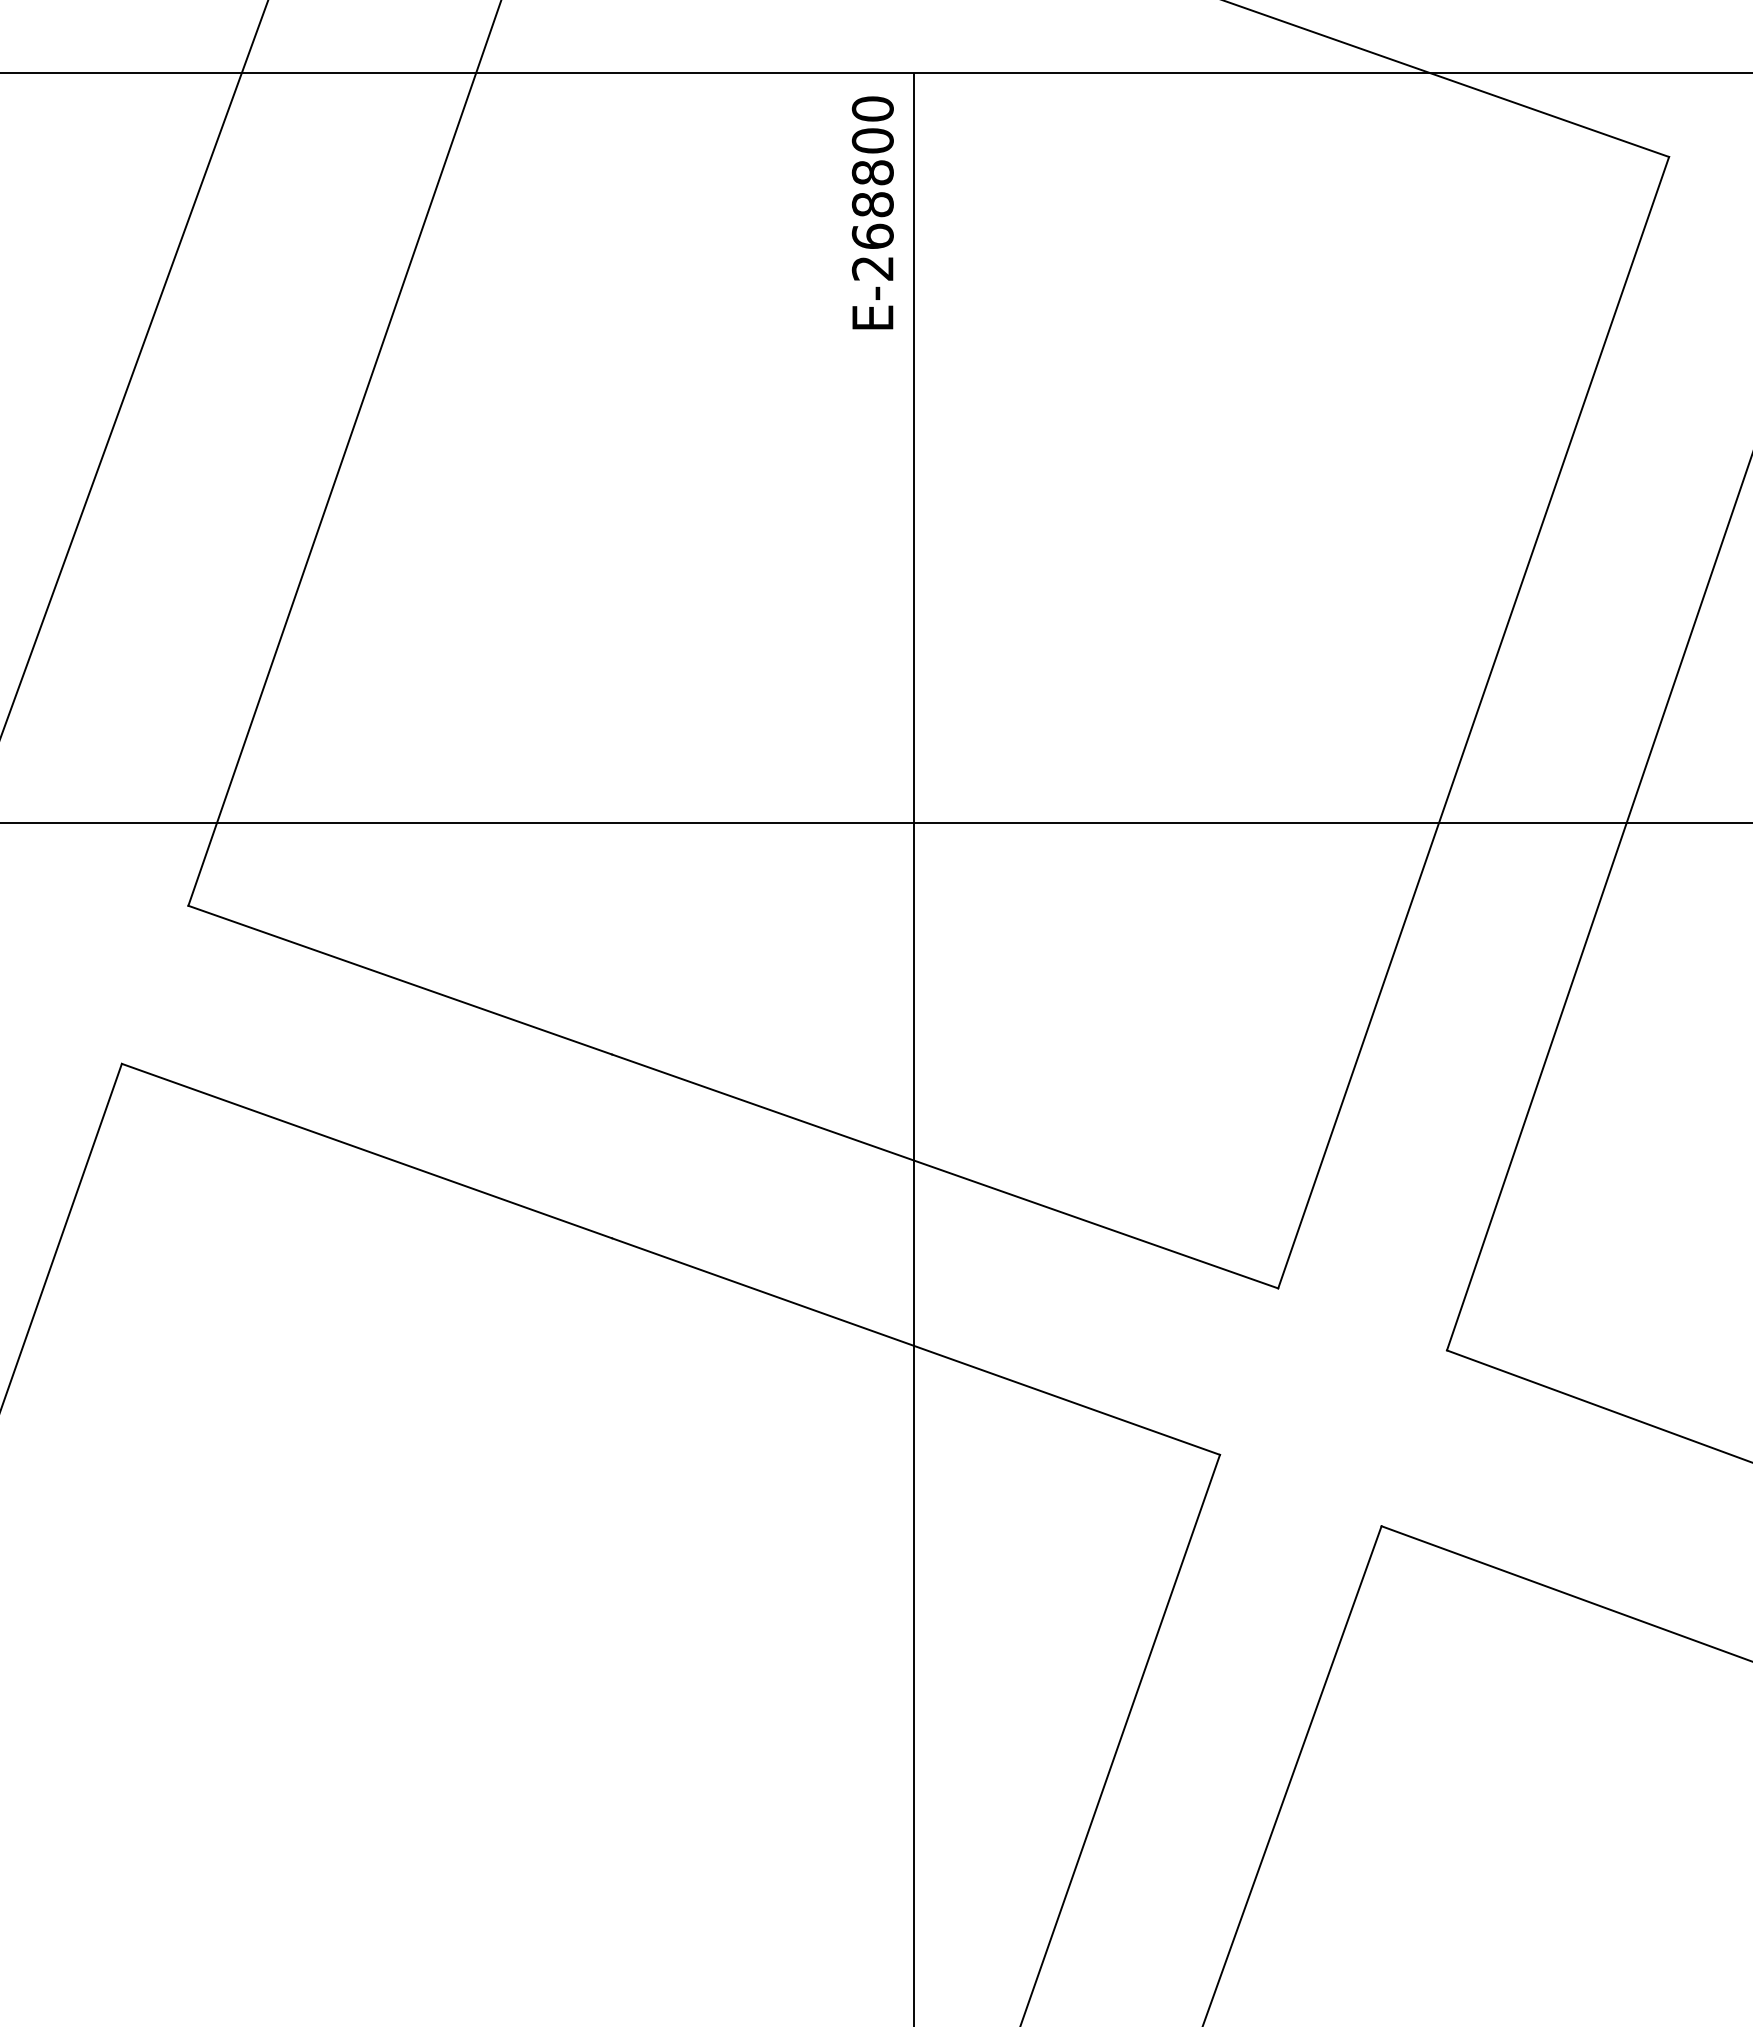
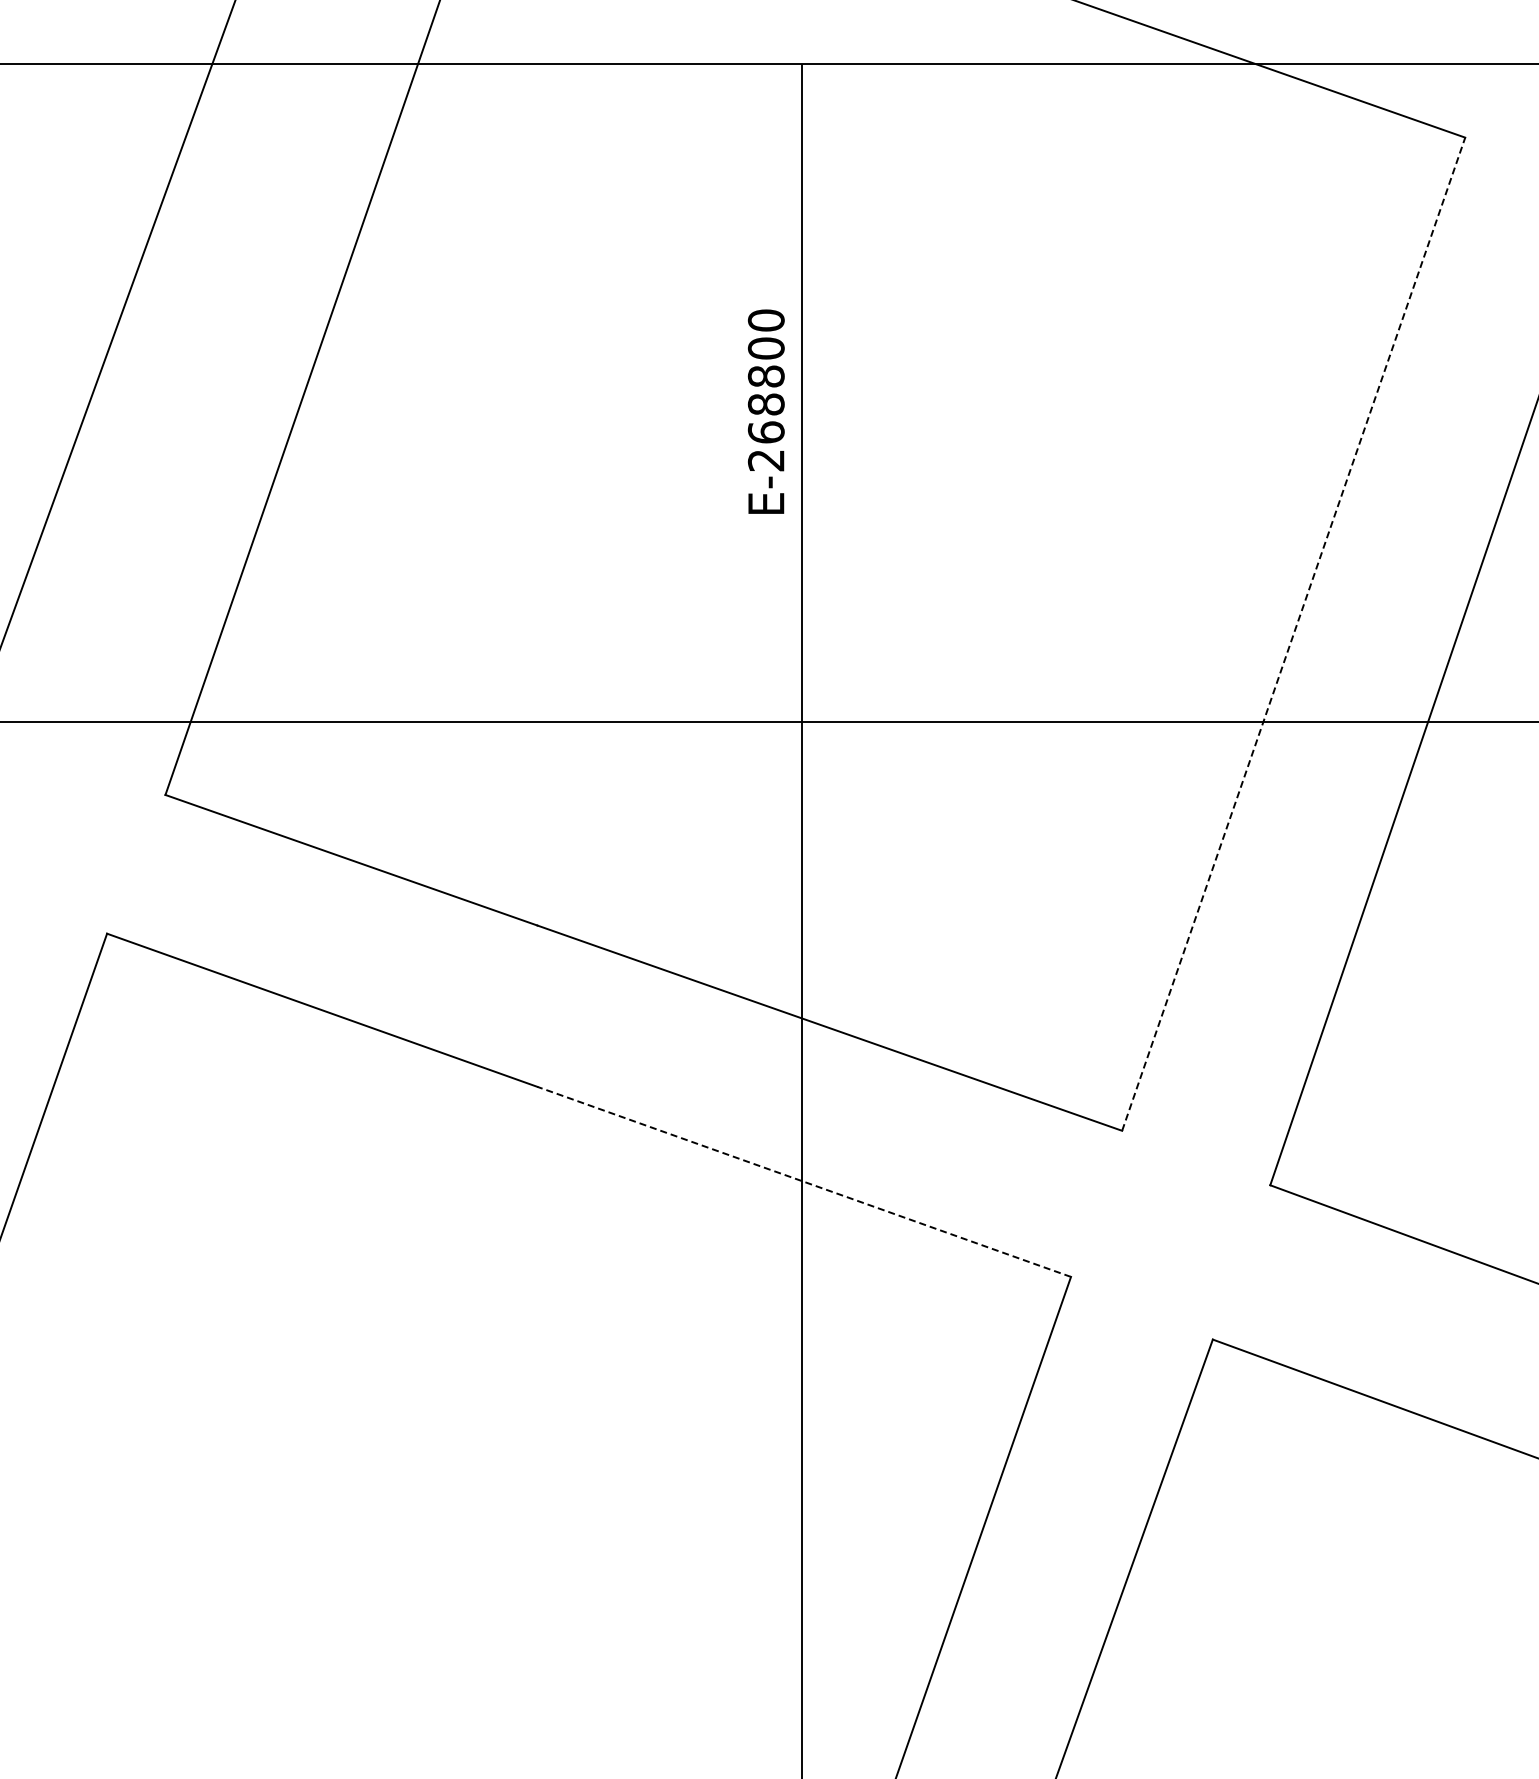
text: (871, 212) -> (765, 411), moved
line: (1473, 721) -> (1293, 633), solid -> dashed
line: (915, 1346) -> (803, 1181), solid -> dashed

